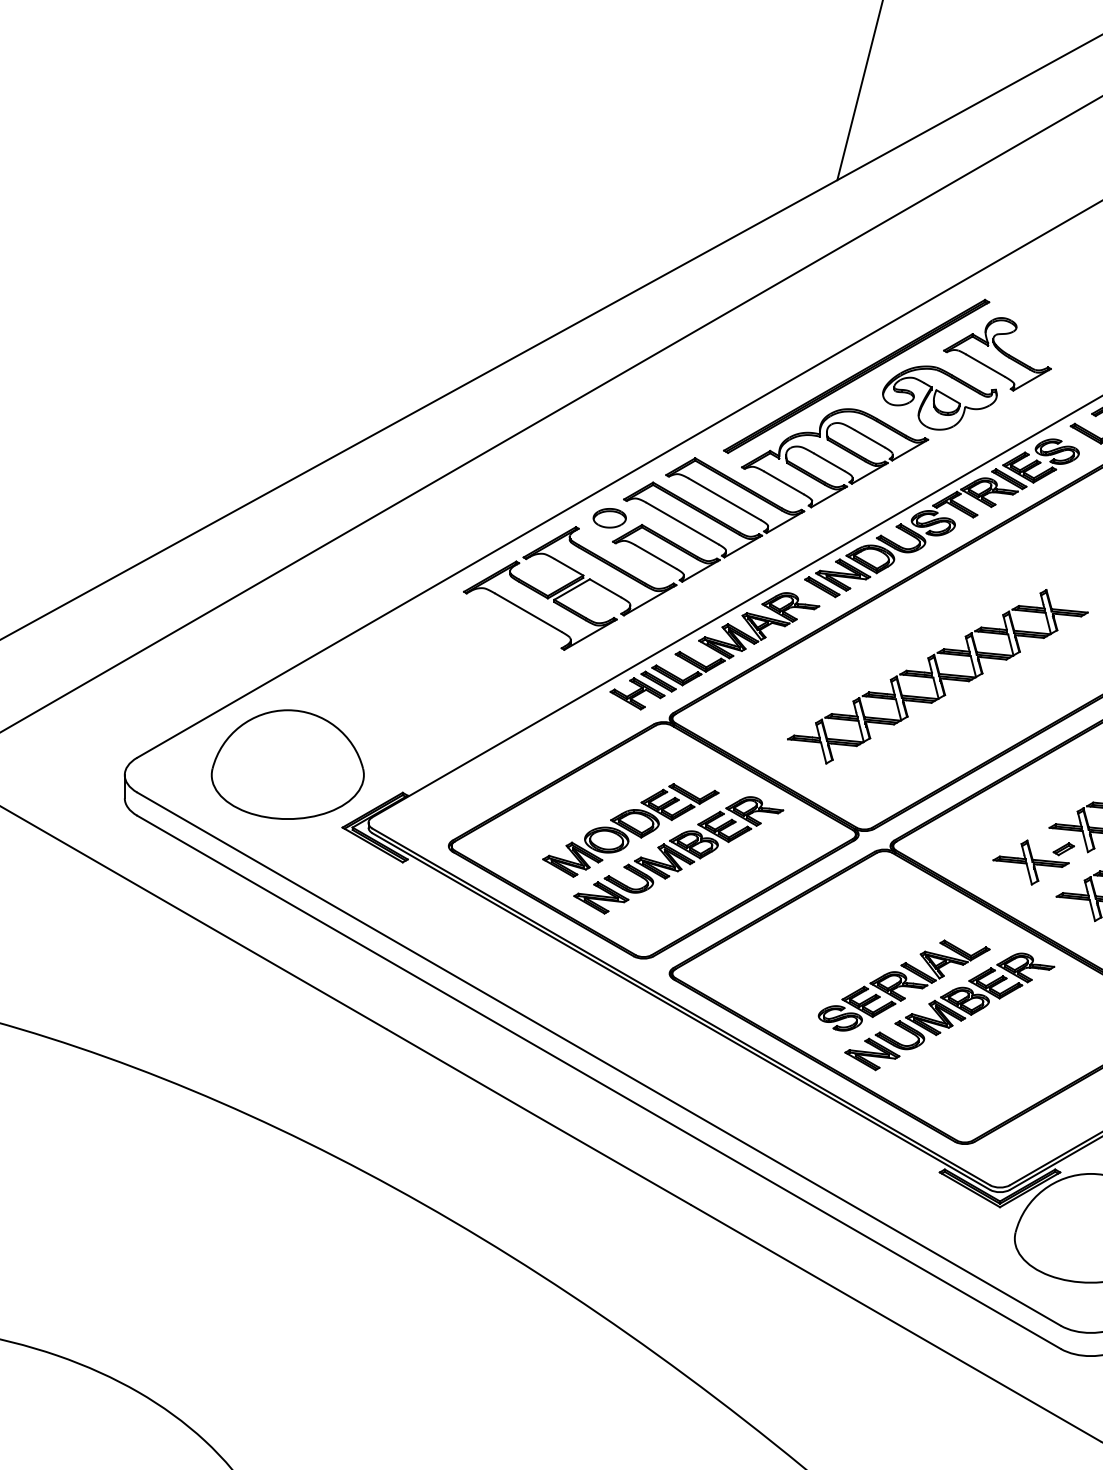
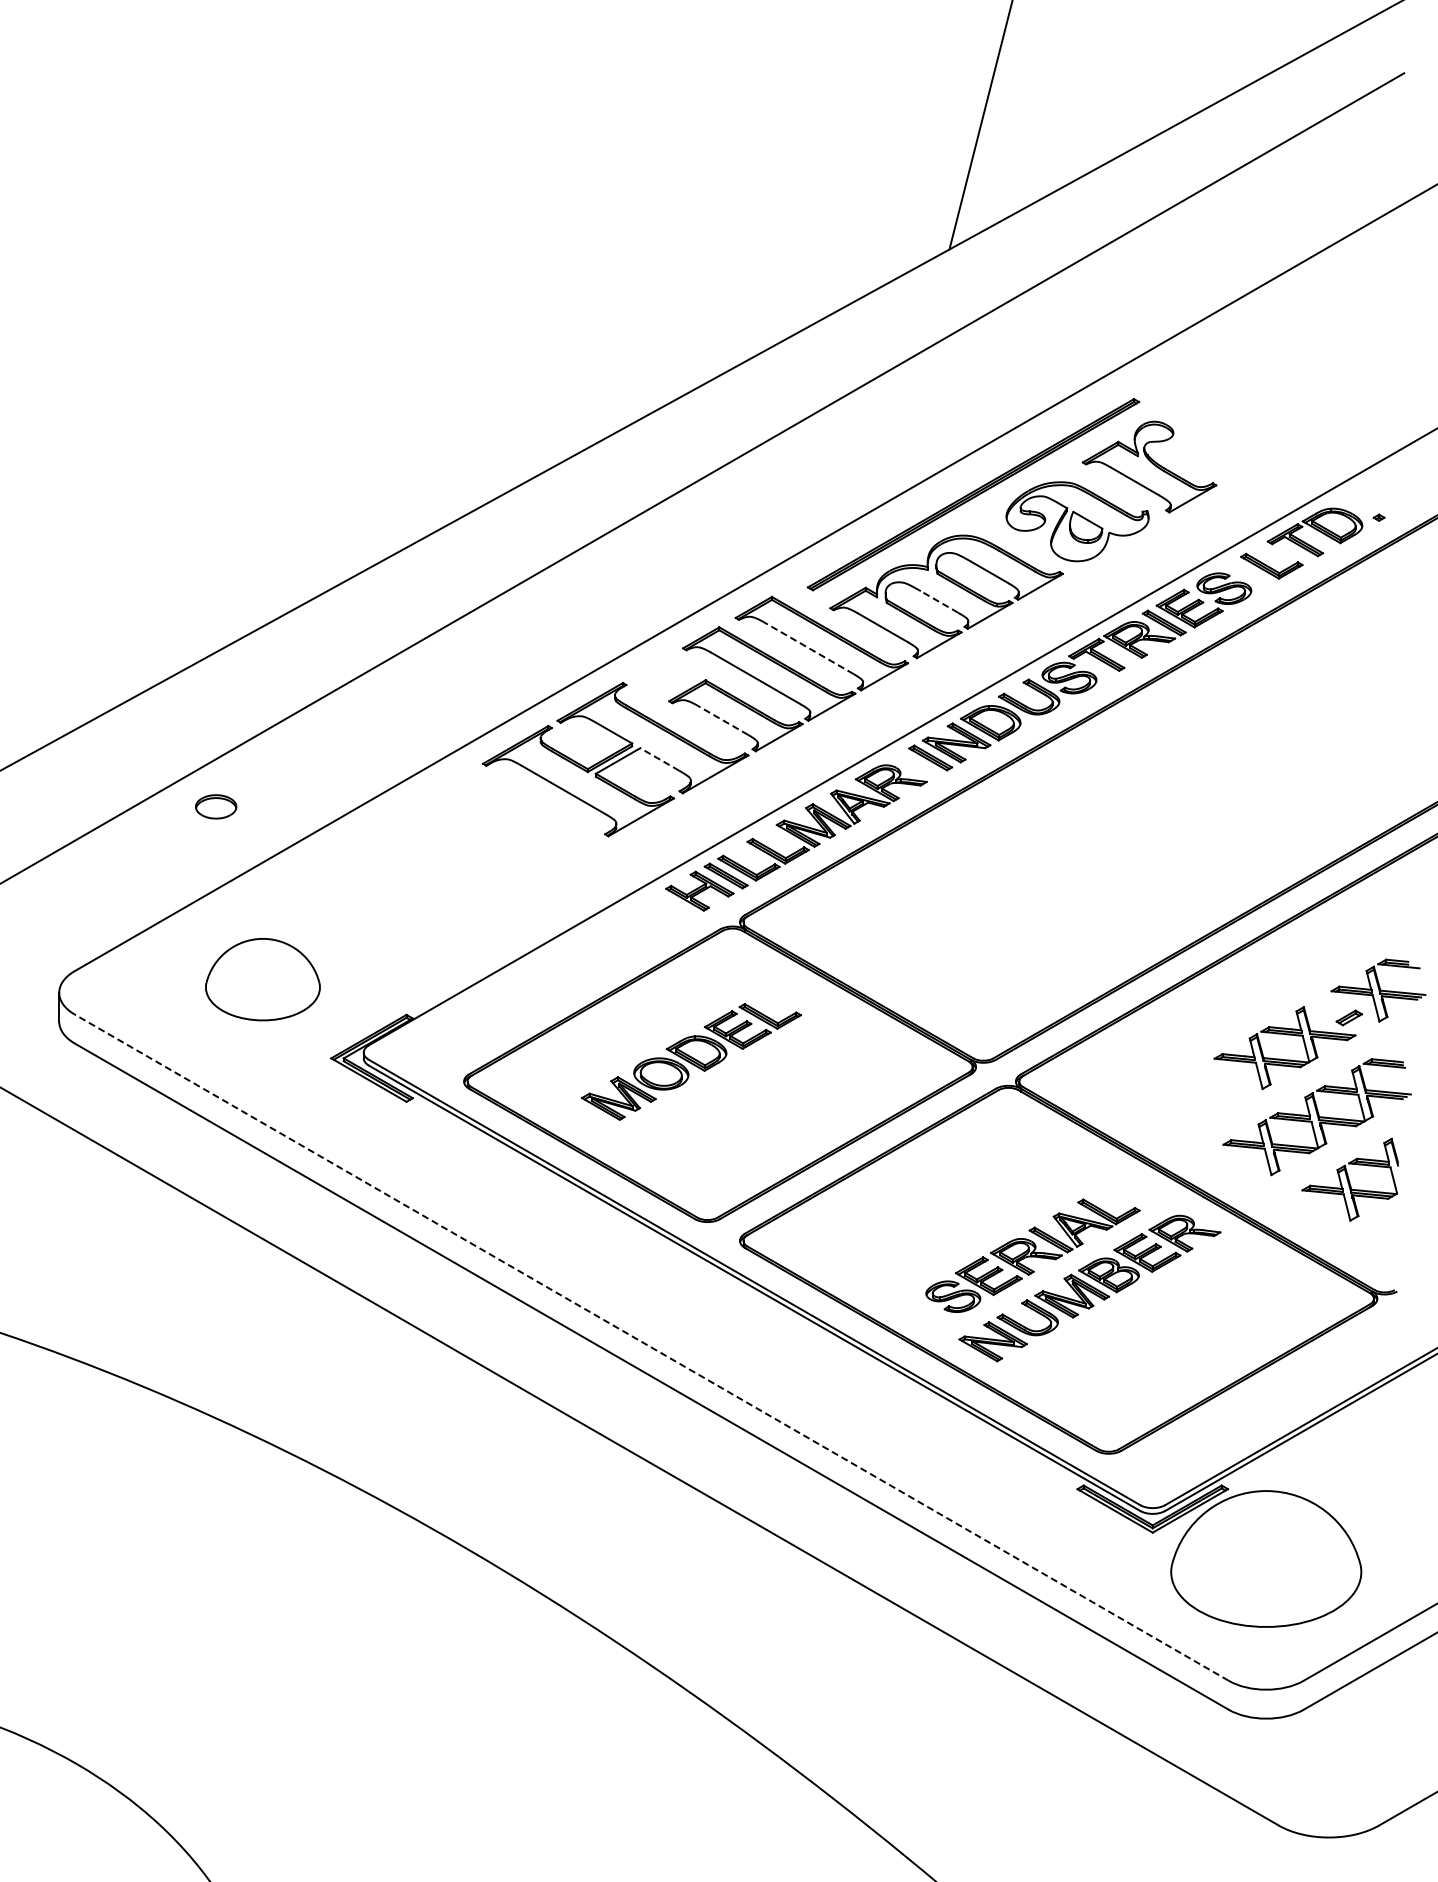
line: (829, 461) -> (939, 601), solid -> dashed
line: (724, 499) -> (808, 648), solid -> dashed
part: (610, 517) -> (216, 806), moved
line: (655, 557) -> (722, 720), solid -> dashed
line: (605, 588) -> (659, 759), solid -> dashed
part: (937, 676) -> (1074, 869), removed
part: (287, 764) -> (262, 979), size x0.6
part: (678, 854) -> (750, 1092), removed
part: (1033, 862) -> (1194, 1101), removed
line: (598, 1059) -> (651, 1347), solid -> dashed

